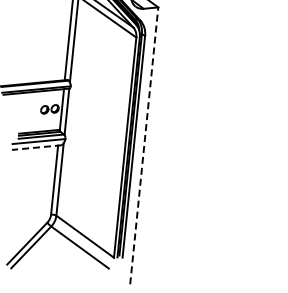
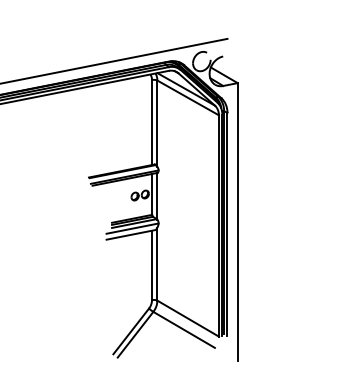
line: (144, 145) -> (237, 221), dashed -> solid
line: (36, 147) -> (130, 234), dashed -> solid

